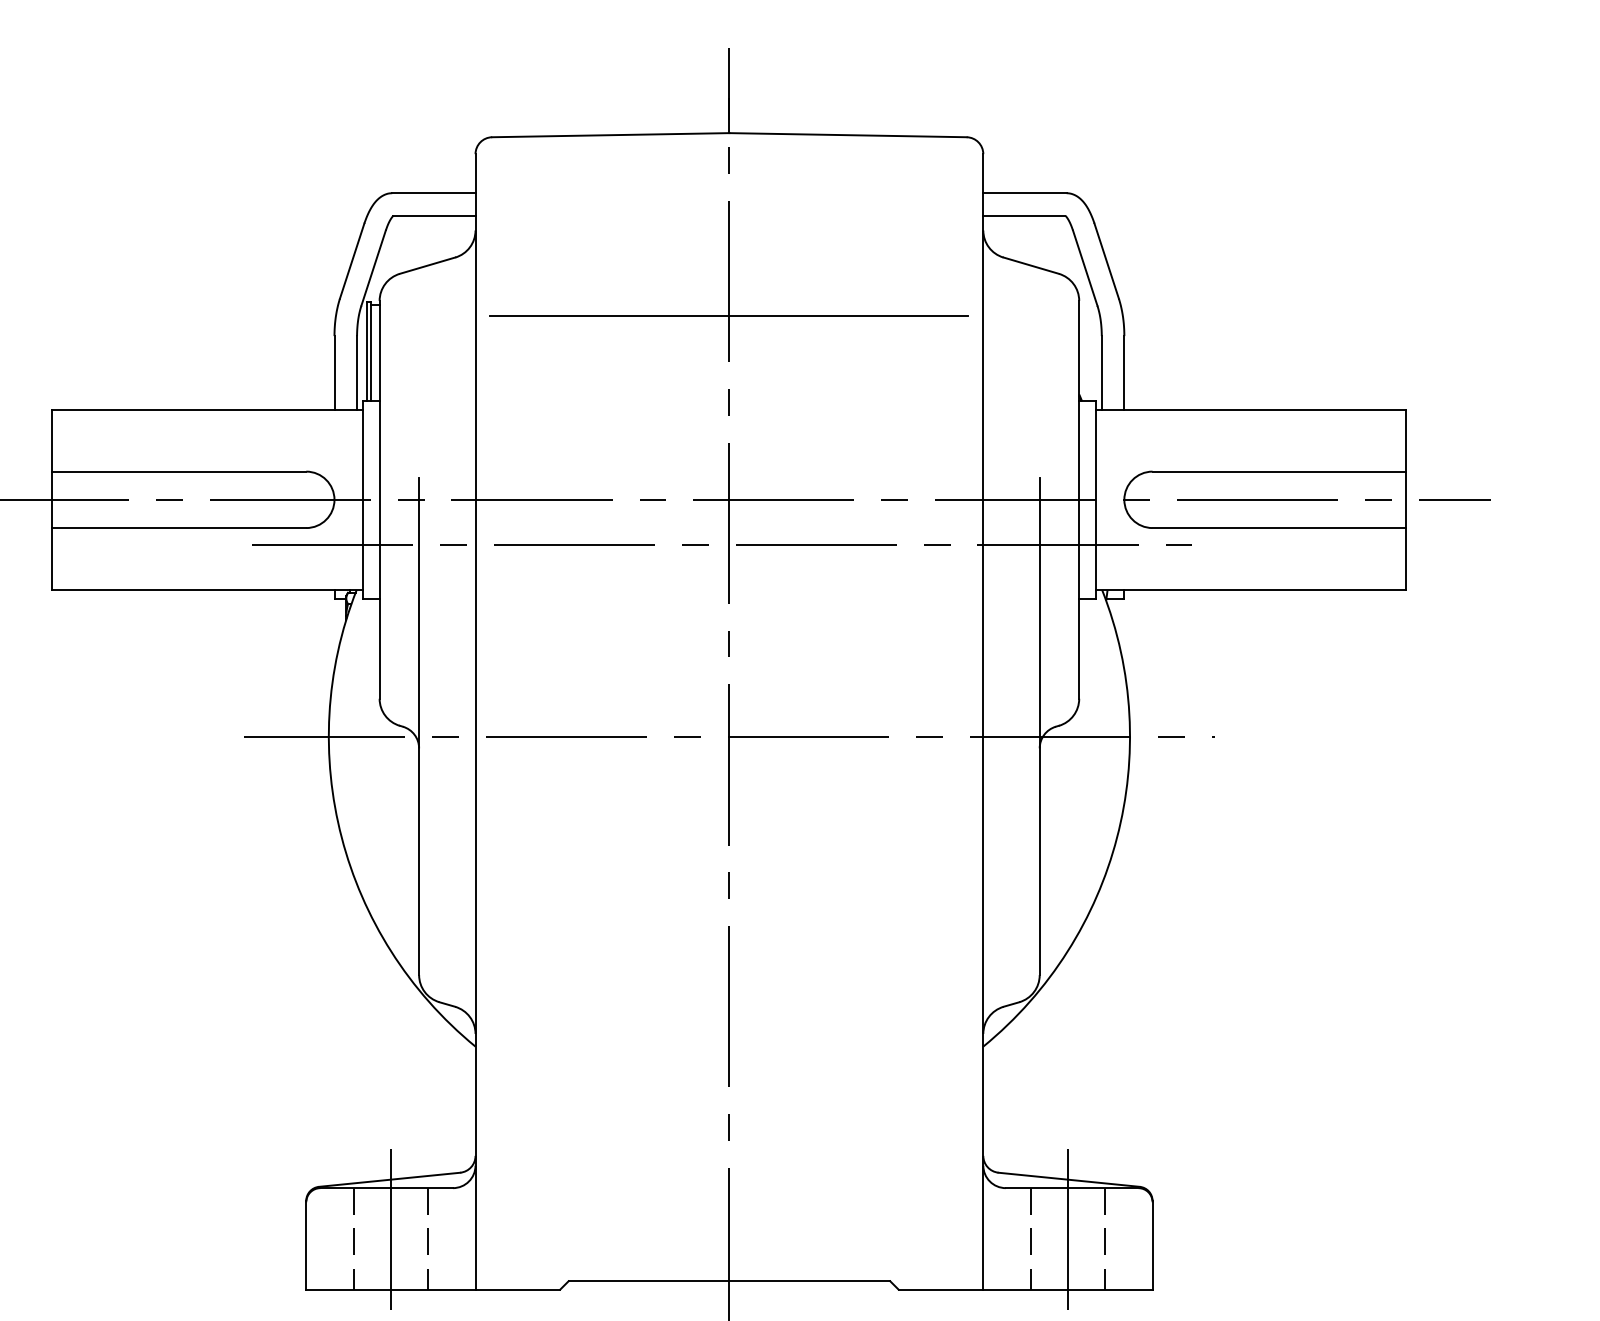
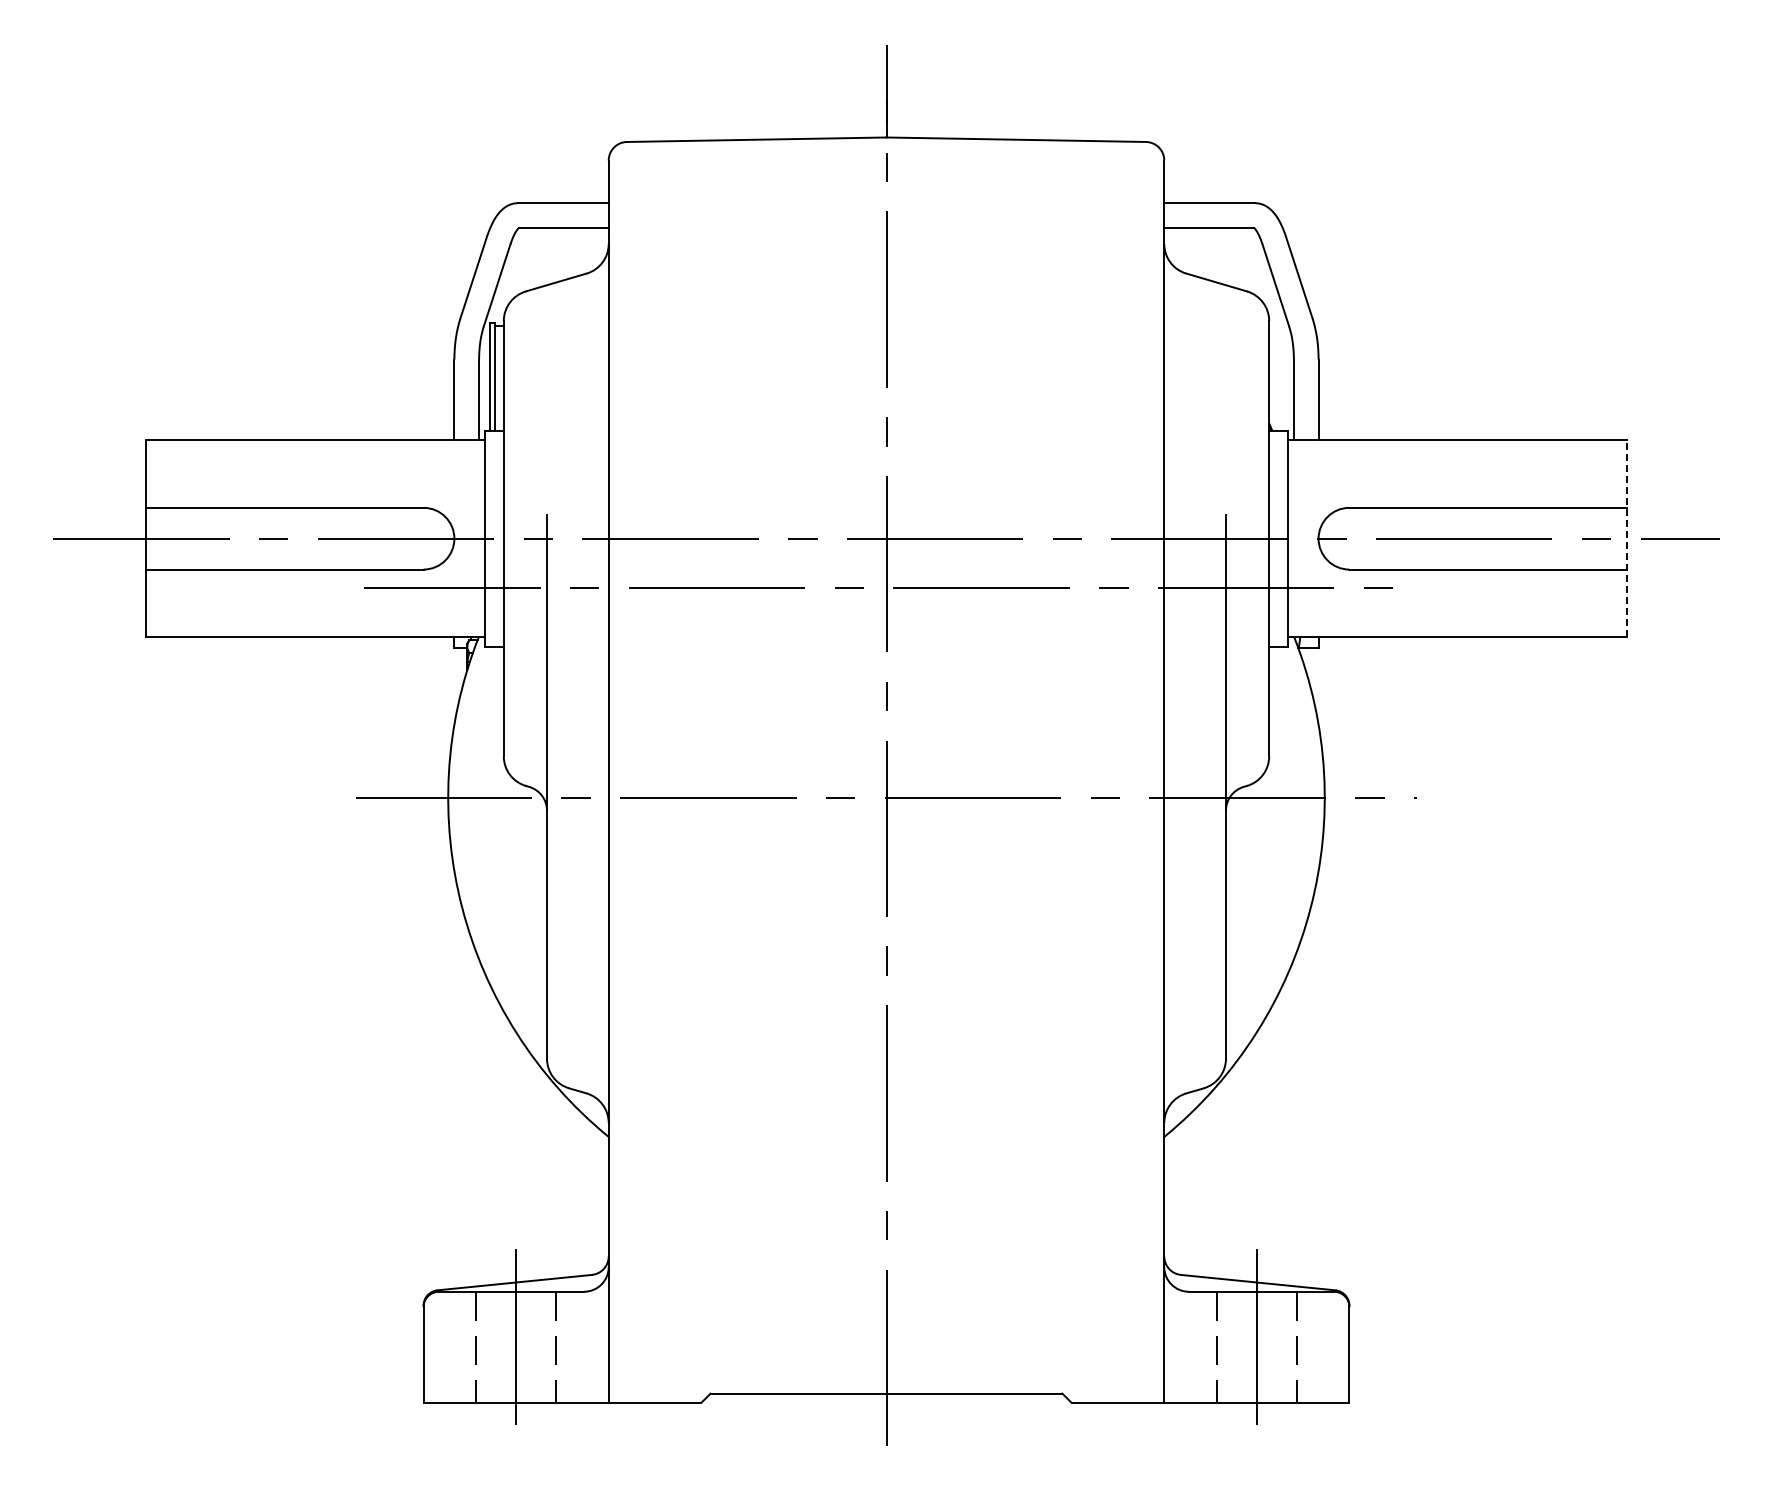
line: (728, 316) -> (885, 338), removed
line: (1406, 499) -> (1627, 538), solid -> dashed

